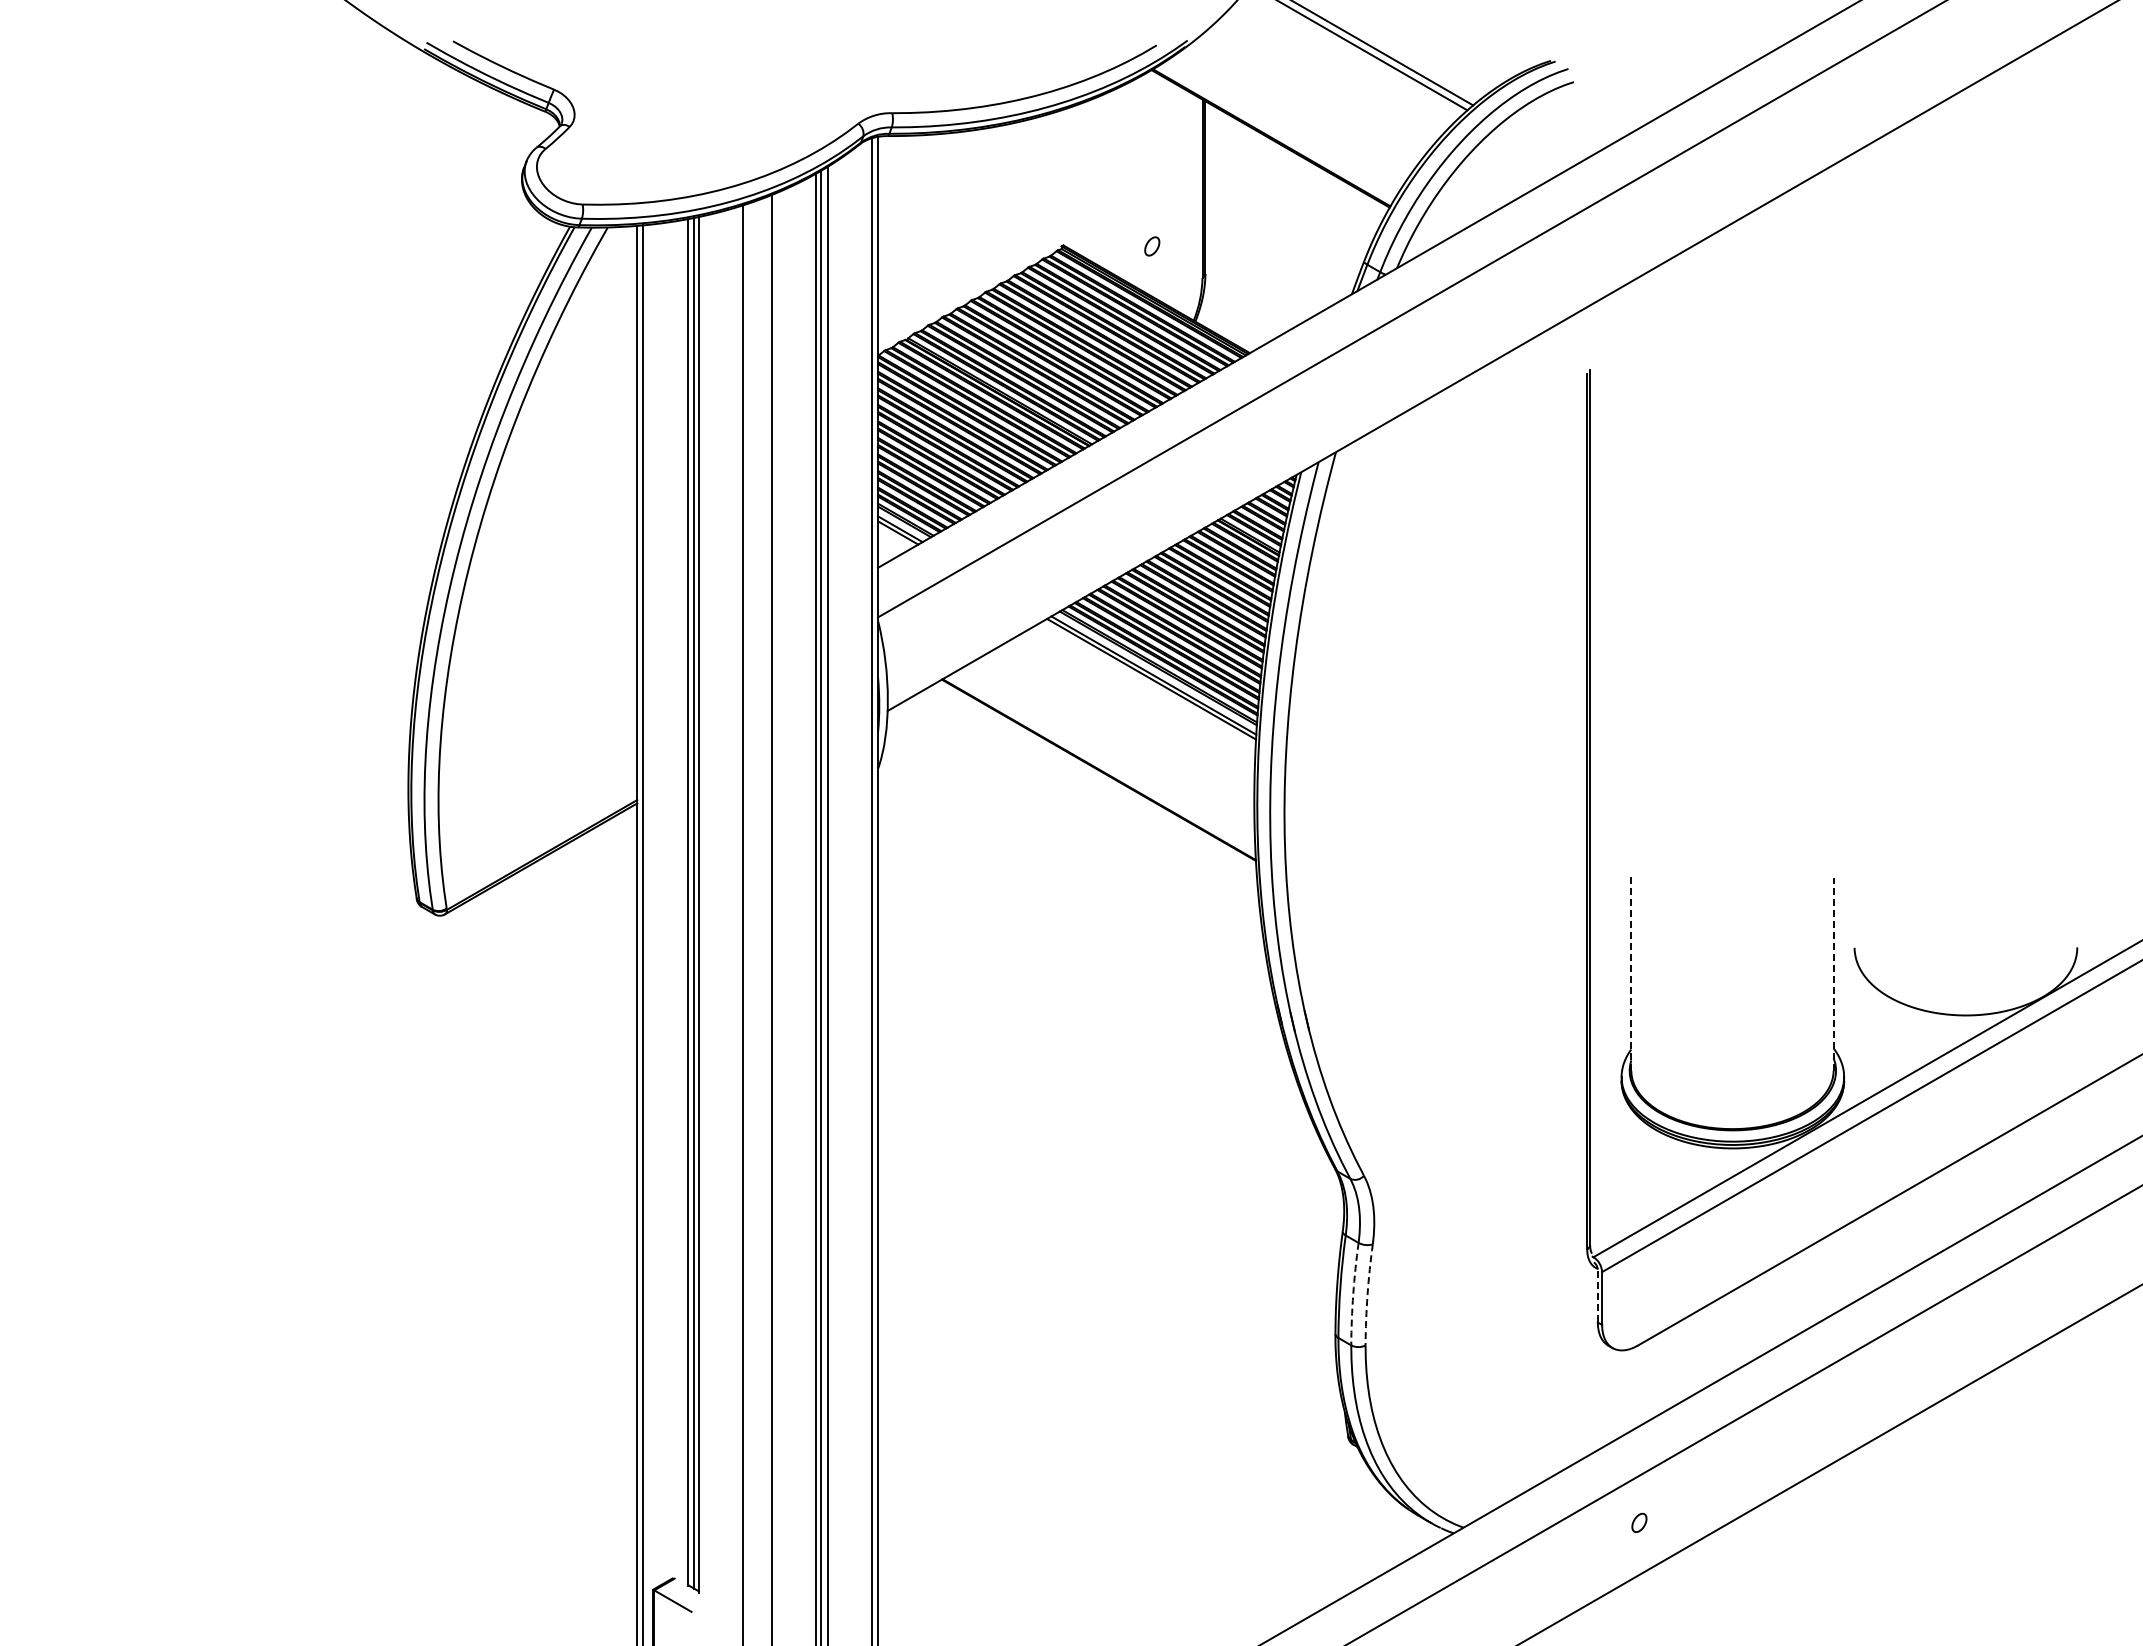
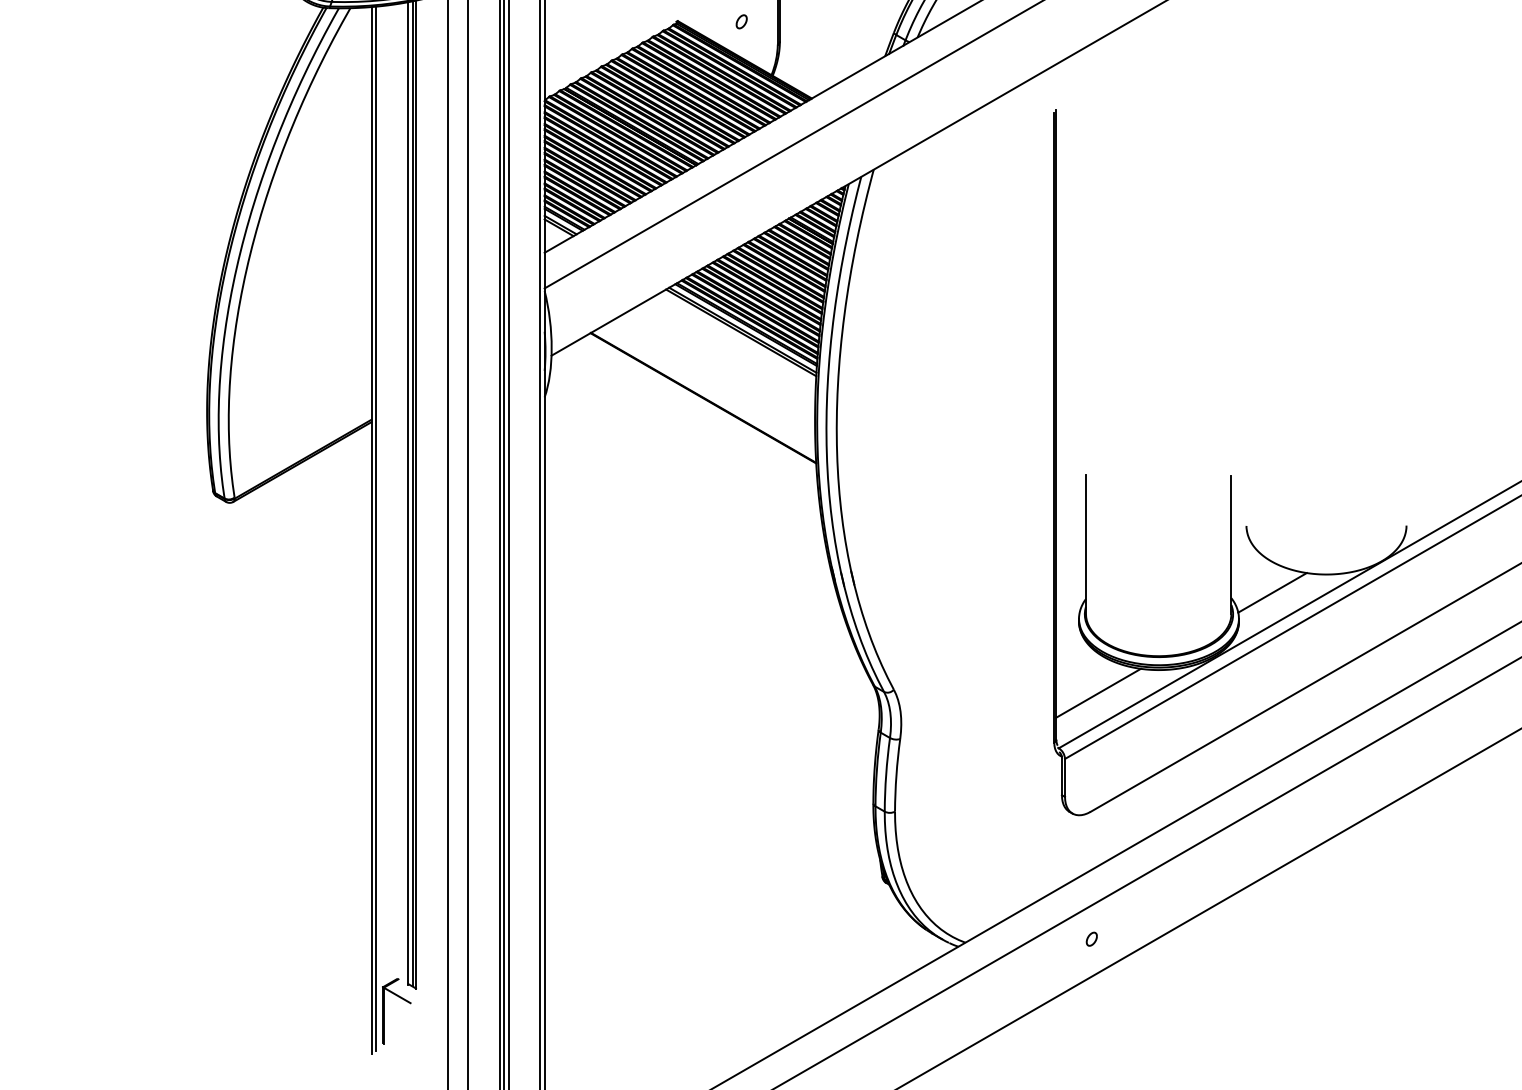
line: (1631, 974) -> (1086, 545), dashed -> solid
line: (1833, 974) -> (1231, 545), dashed -> solid
line: (1890, 1040) -> (1272, 592), added
line: (1648, 1180) -> (1098, 693), added
arc: (1353, 1294) -> (886, 775), dashed -> solid
arc: (1367, 1294) -> (896, 775), dashed -> solid
line: (1597, 1295) -> (1061, 775), dashed -> solid

